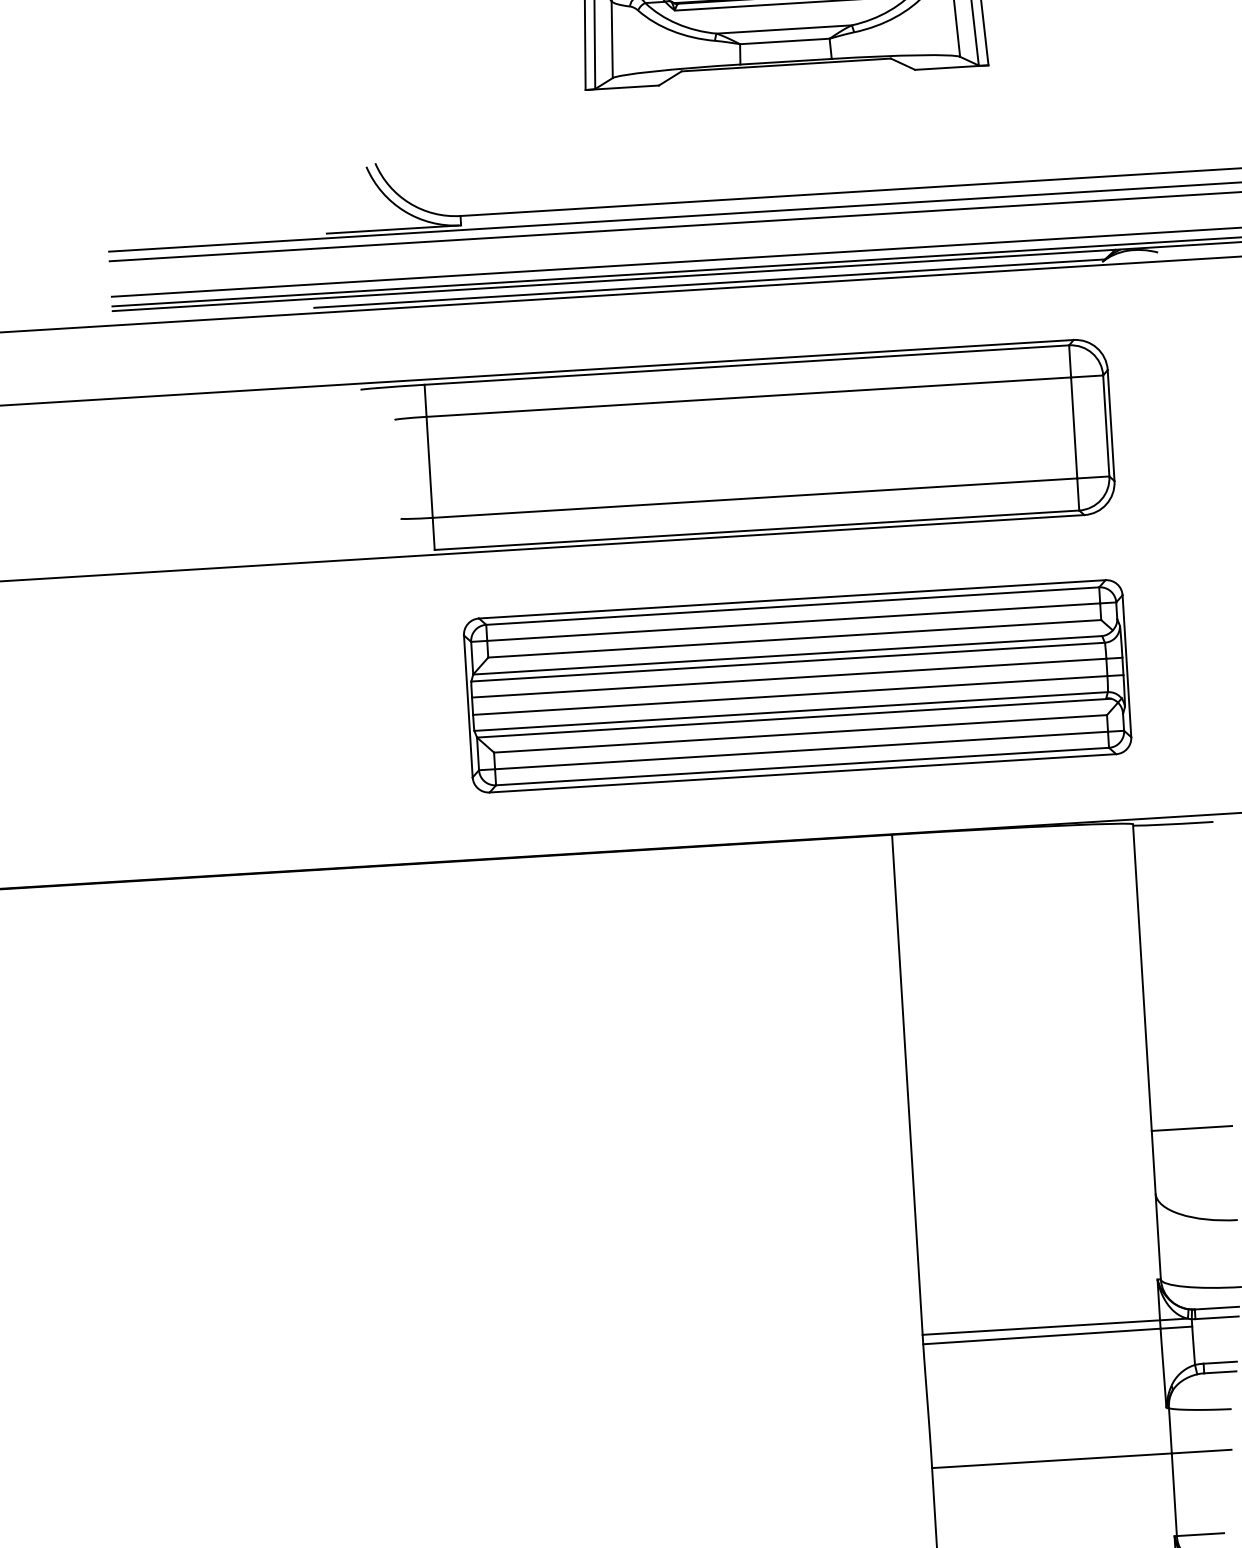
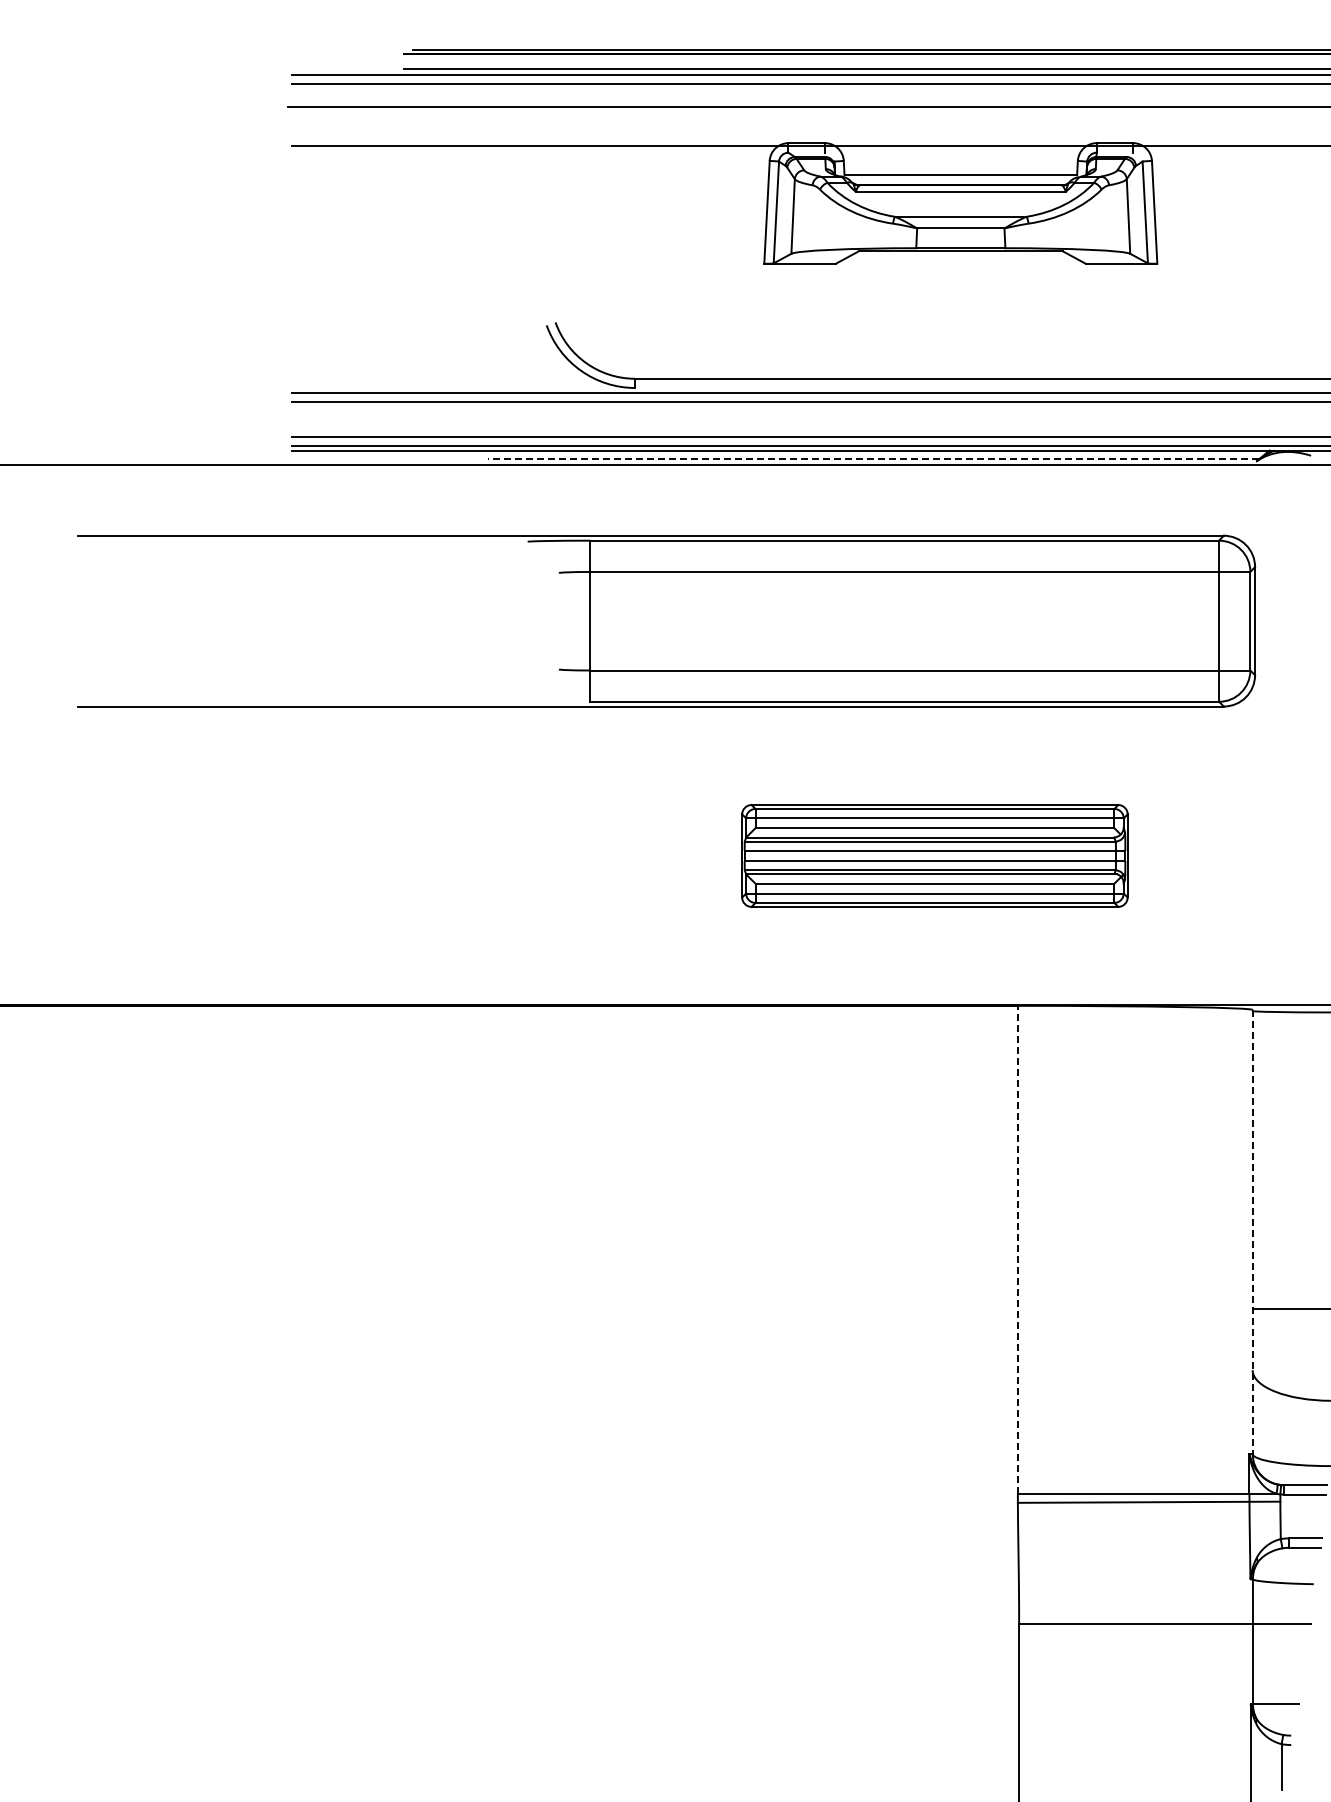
line: (392, 229) -> (568, 387), removed
line: (709, 283) -> (873, 459), solid -> dashed
part: (797, 685) -> (934, 855), size x0.6
line: (1146, 1051) -> (1252, 1231), solid -> dashed
line: (906, 1084) -> (1017, 1249), solid -> dashed

